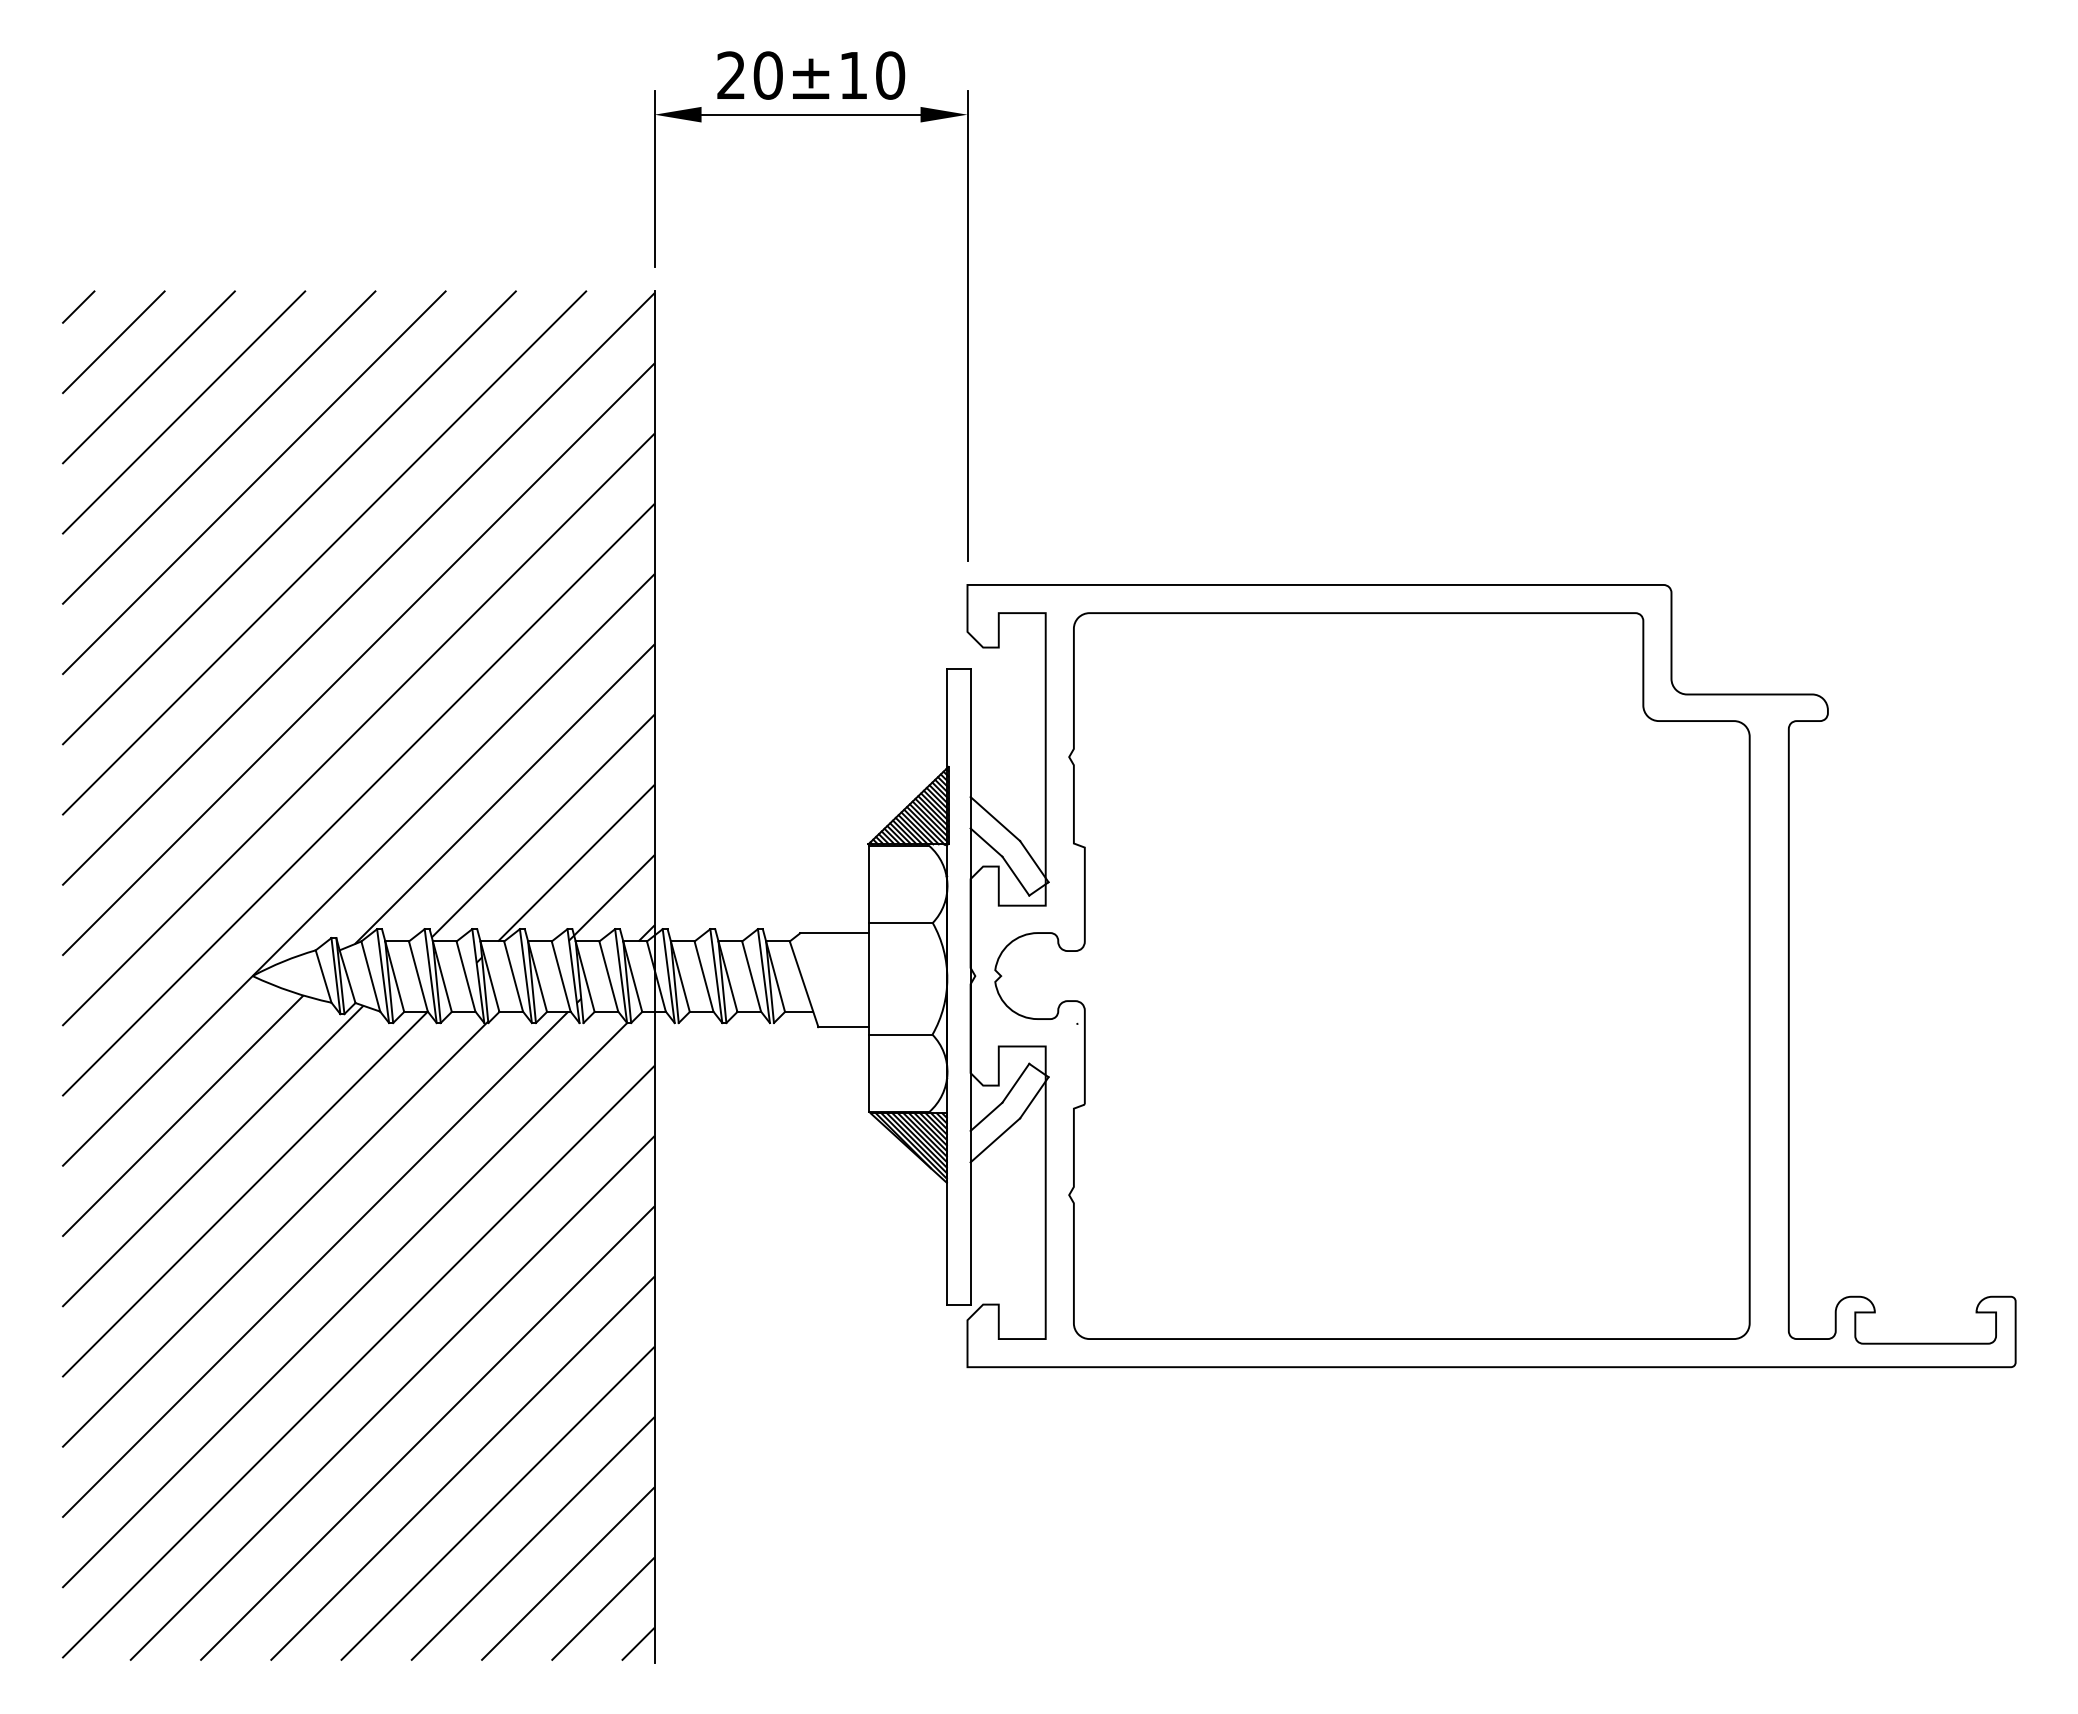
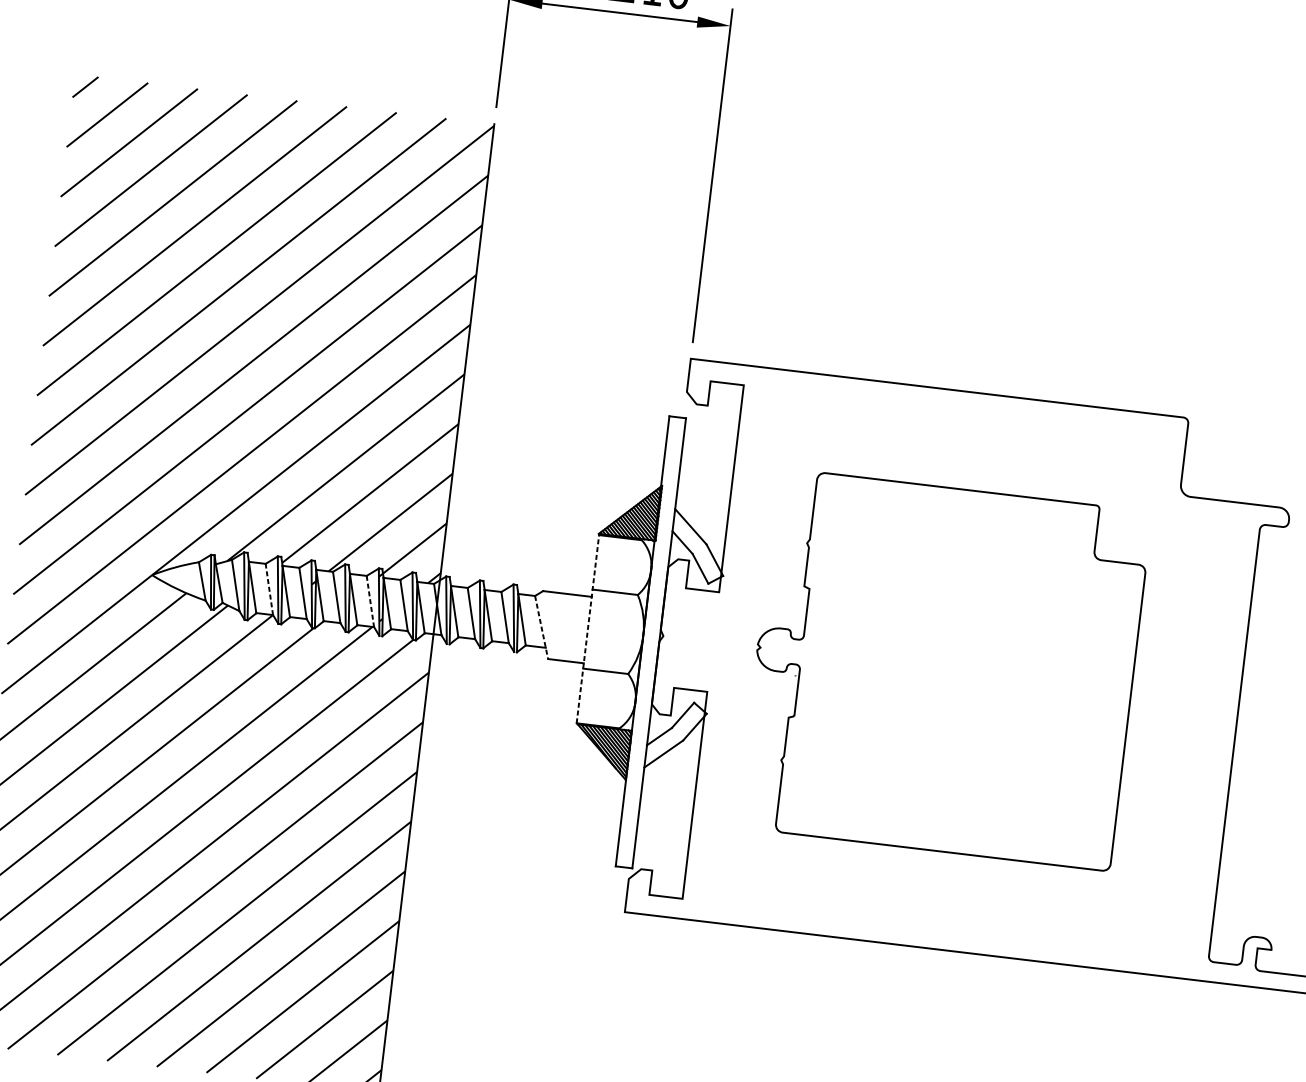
part: (1372, 975) -> (944, 669), size x0.7
line: (418, 976) -> (269, 589), solid -> dashed
line: (561, 977) -> (370, 602), solid -> dashed
line: (868, 979) -> (587, 629), solid -> dashed
line: (804, 984) -> (541, 627), solid -> dashed

